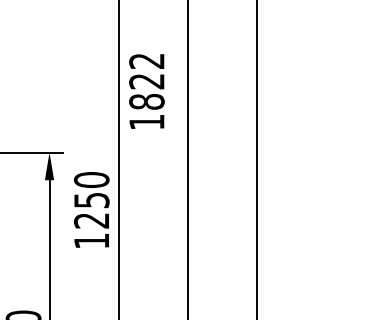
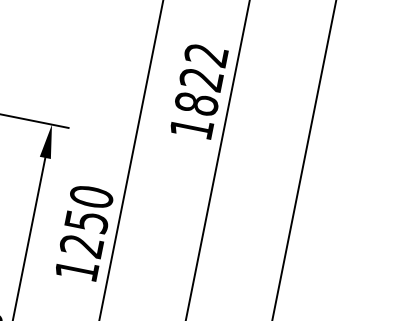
text: (146, 91) -> (198, 91), moved
text: (91, 209) -> (84, 232), moved

